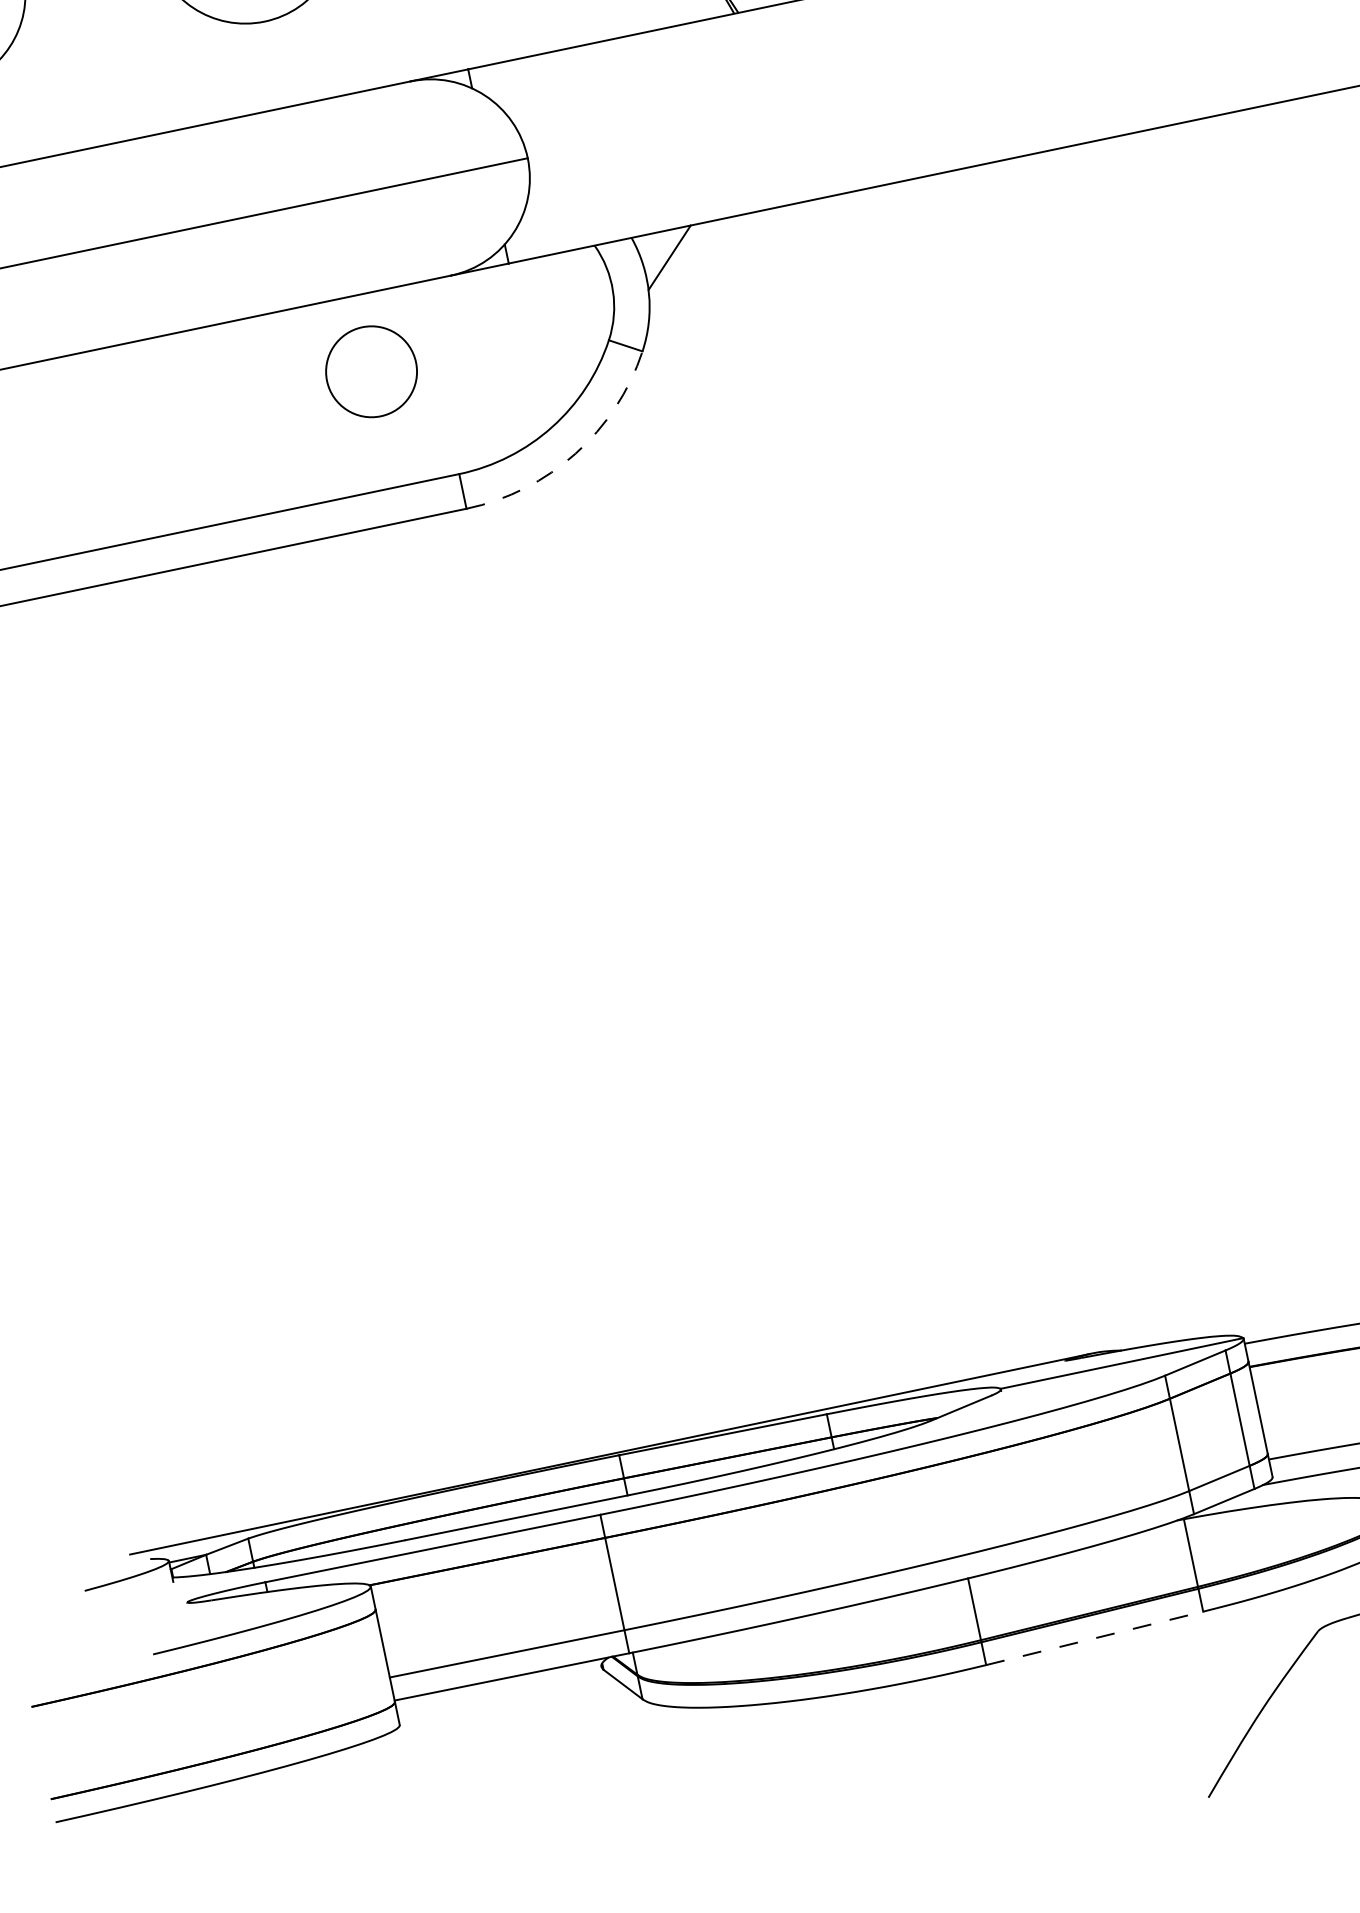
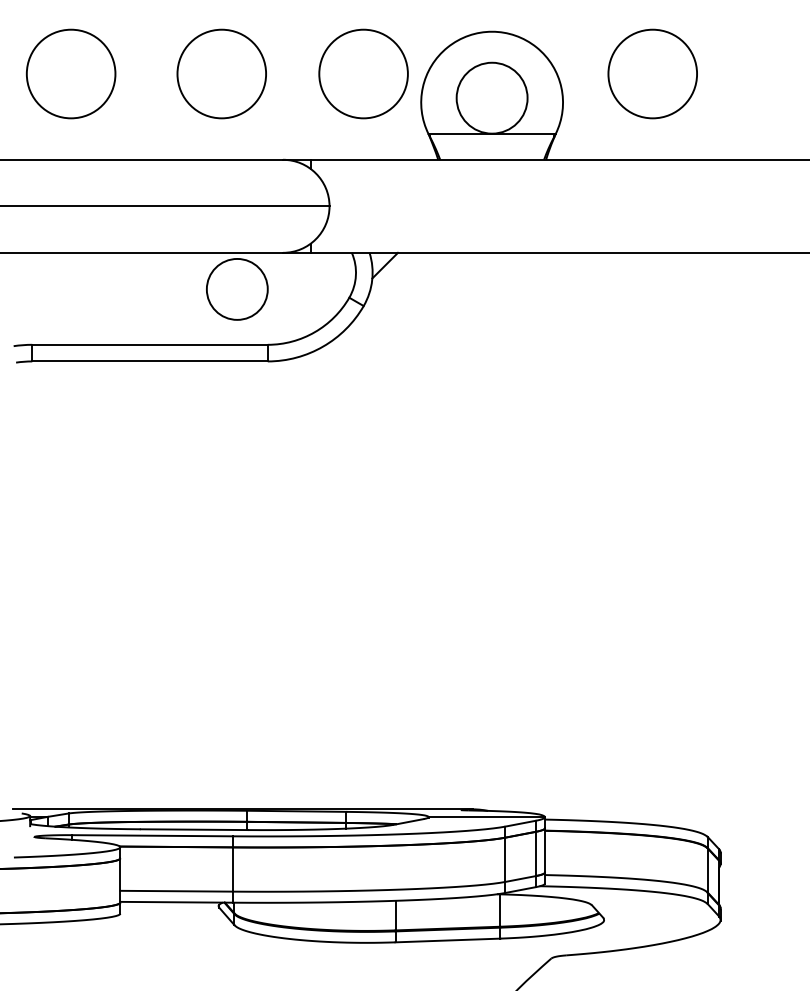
circle: (369, 370) -> (236, 288), size x1.43
arc: (576, 453) -> (323, 346), dashed -> solid
line: (1095, 1638) -> (448, 940), dashed -> solid

